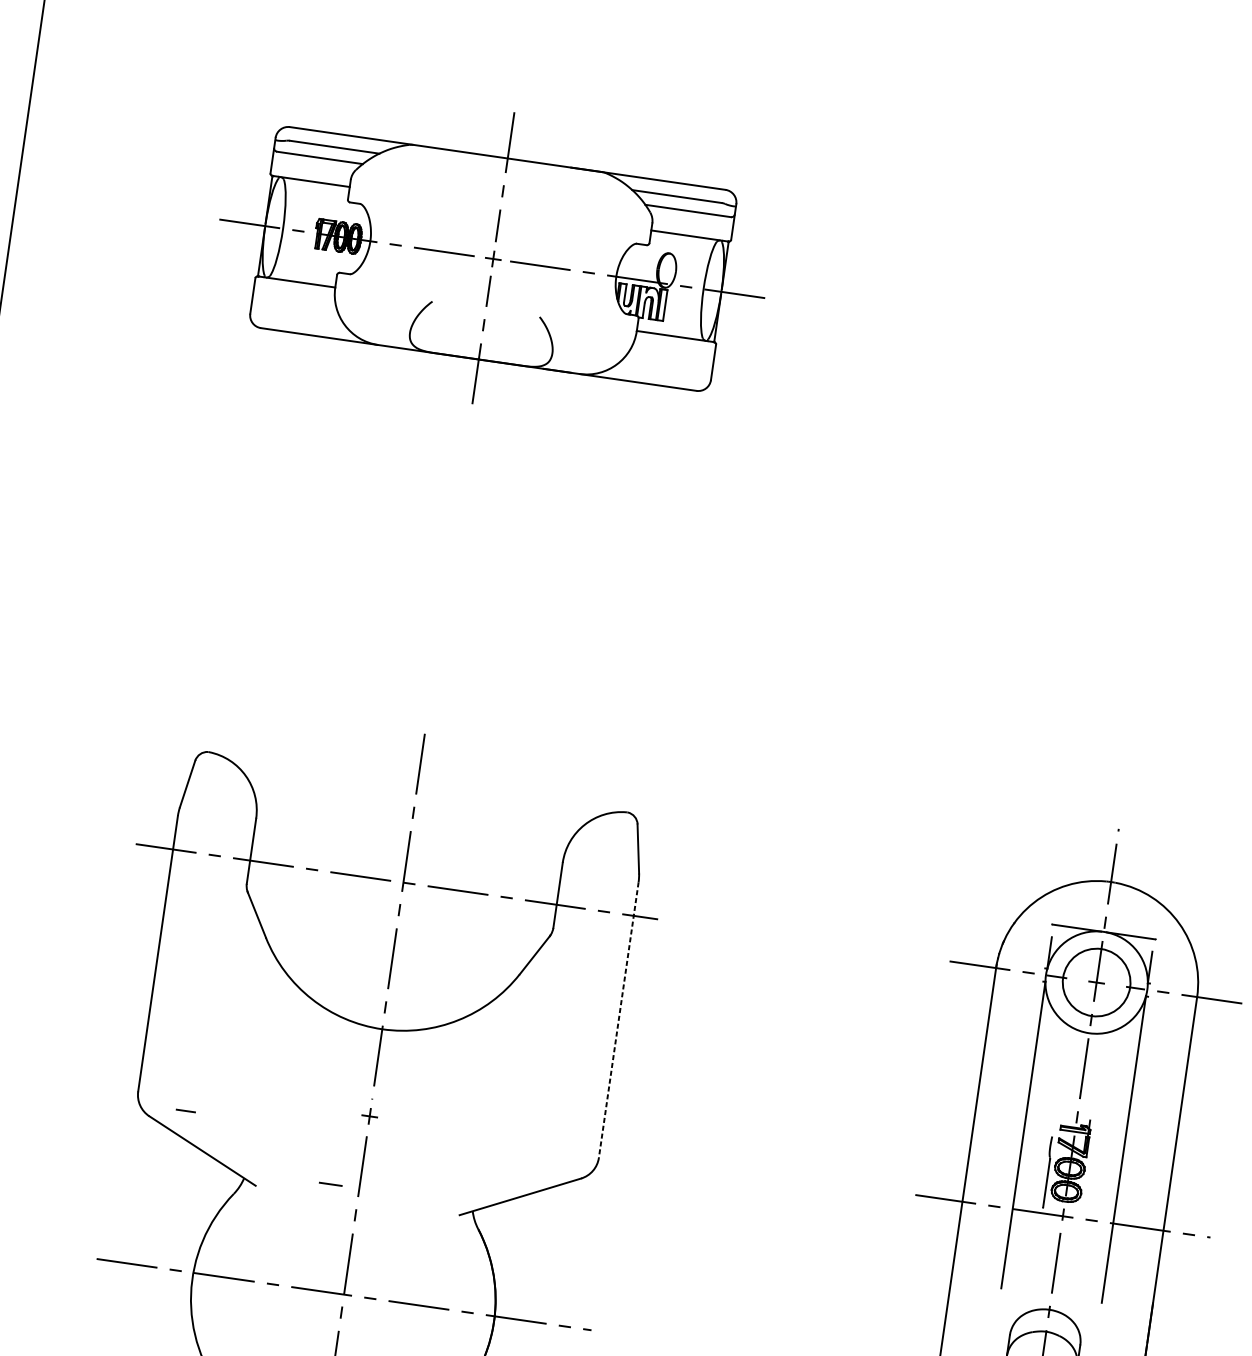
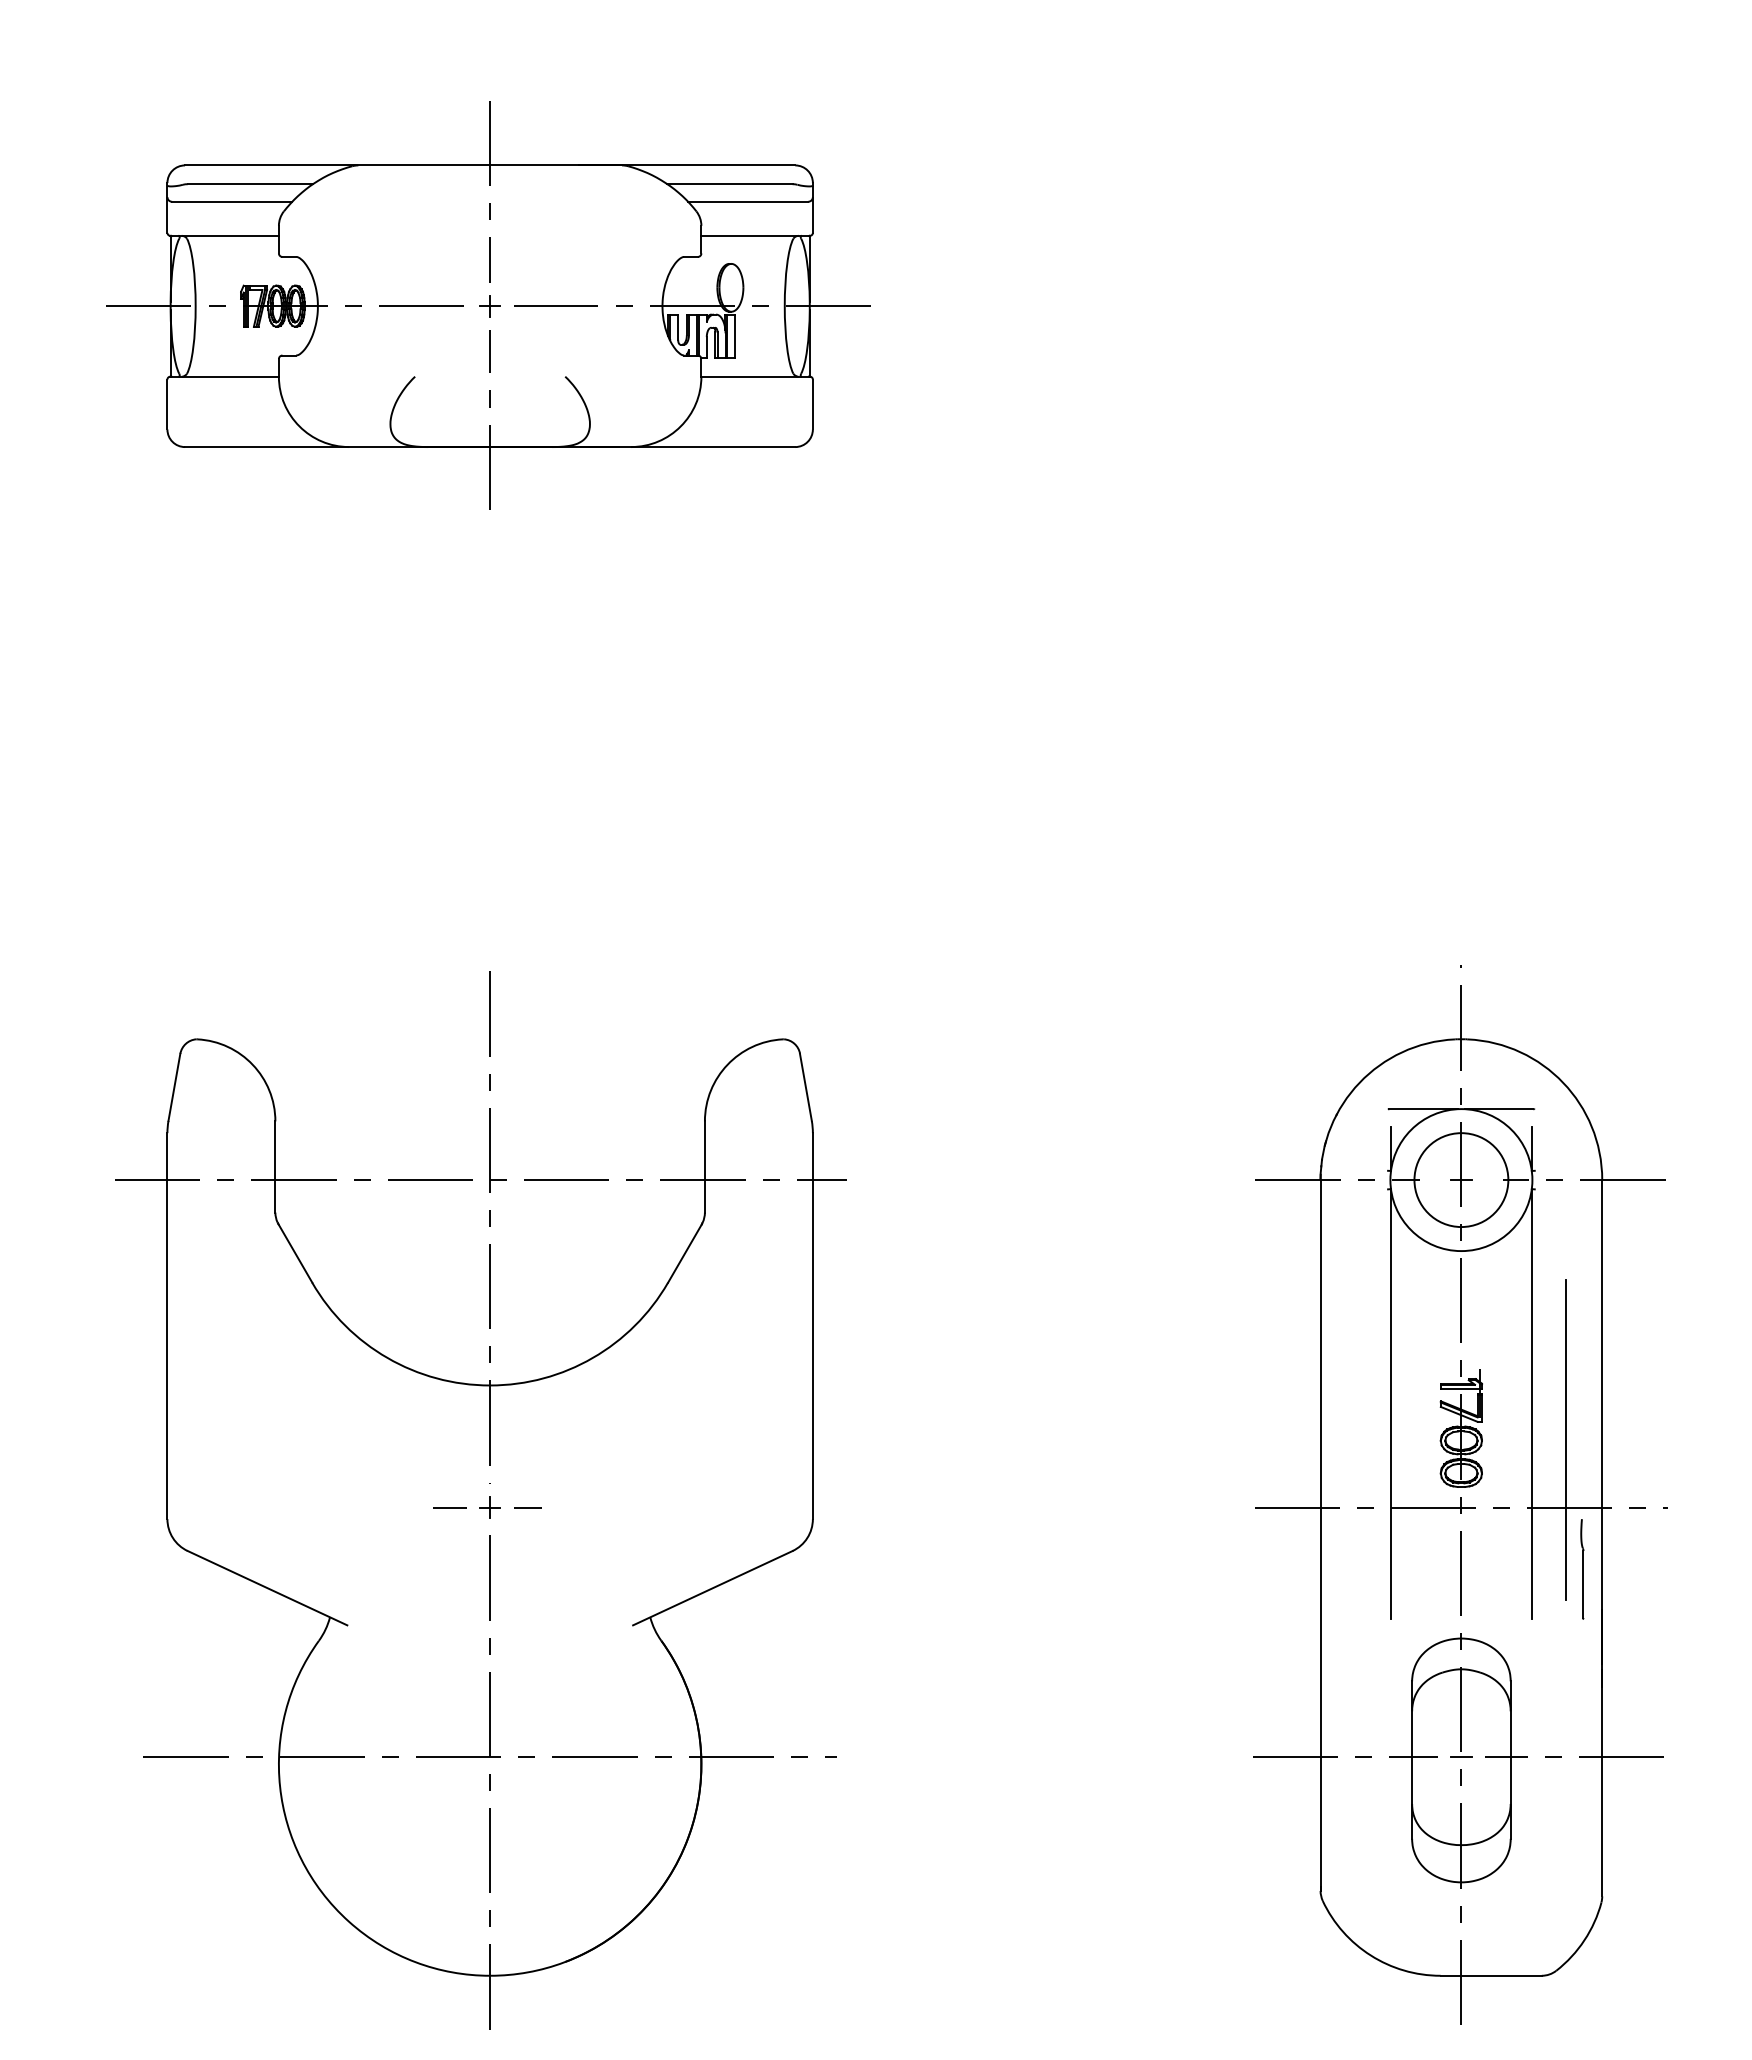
line: (618, 1020) -> (812, 1326), dashed -> solid
line: (185, 1110) -> (527, 1507), moved
part: (1047, 1172) -> (1582, 1569), moved
line: (1144, 1179) -> (1565, 1440), added
line: (330, 1184) -> (449, 1507), moved

